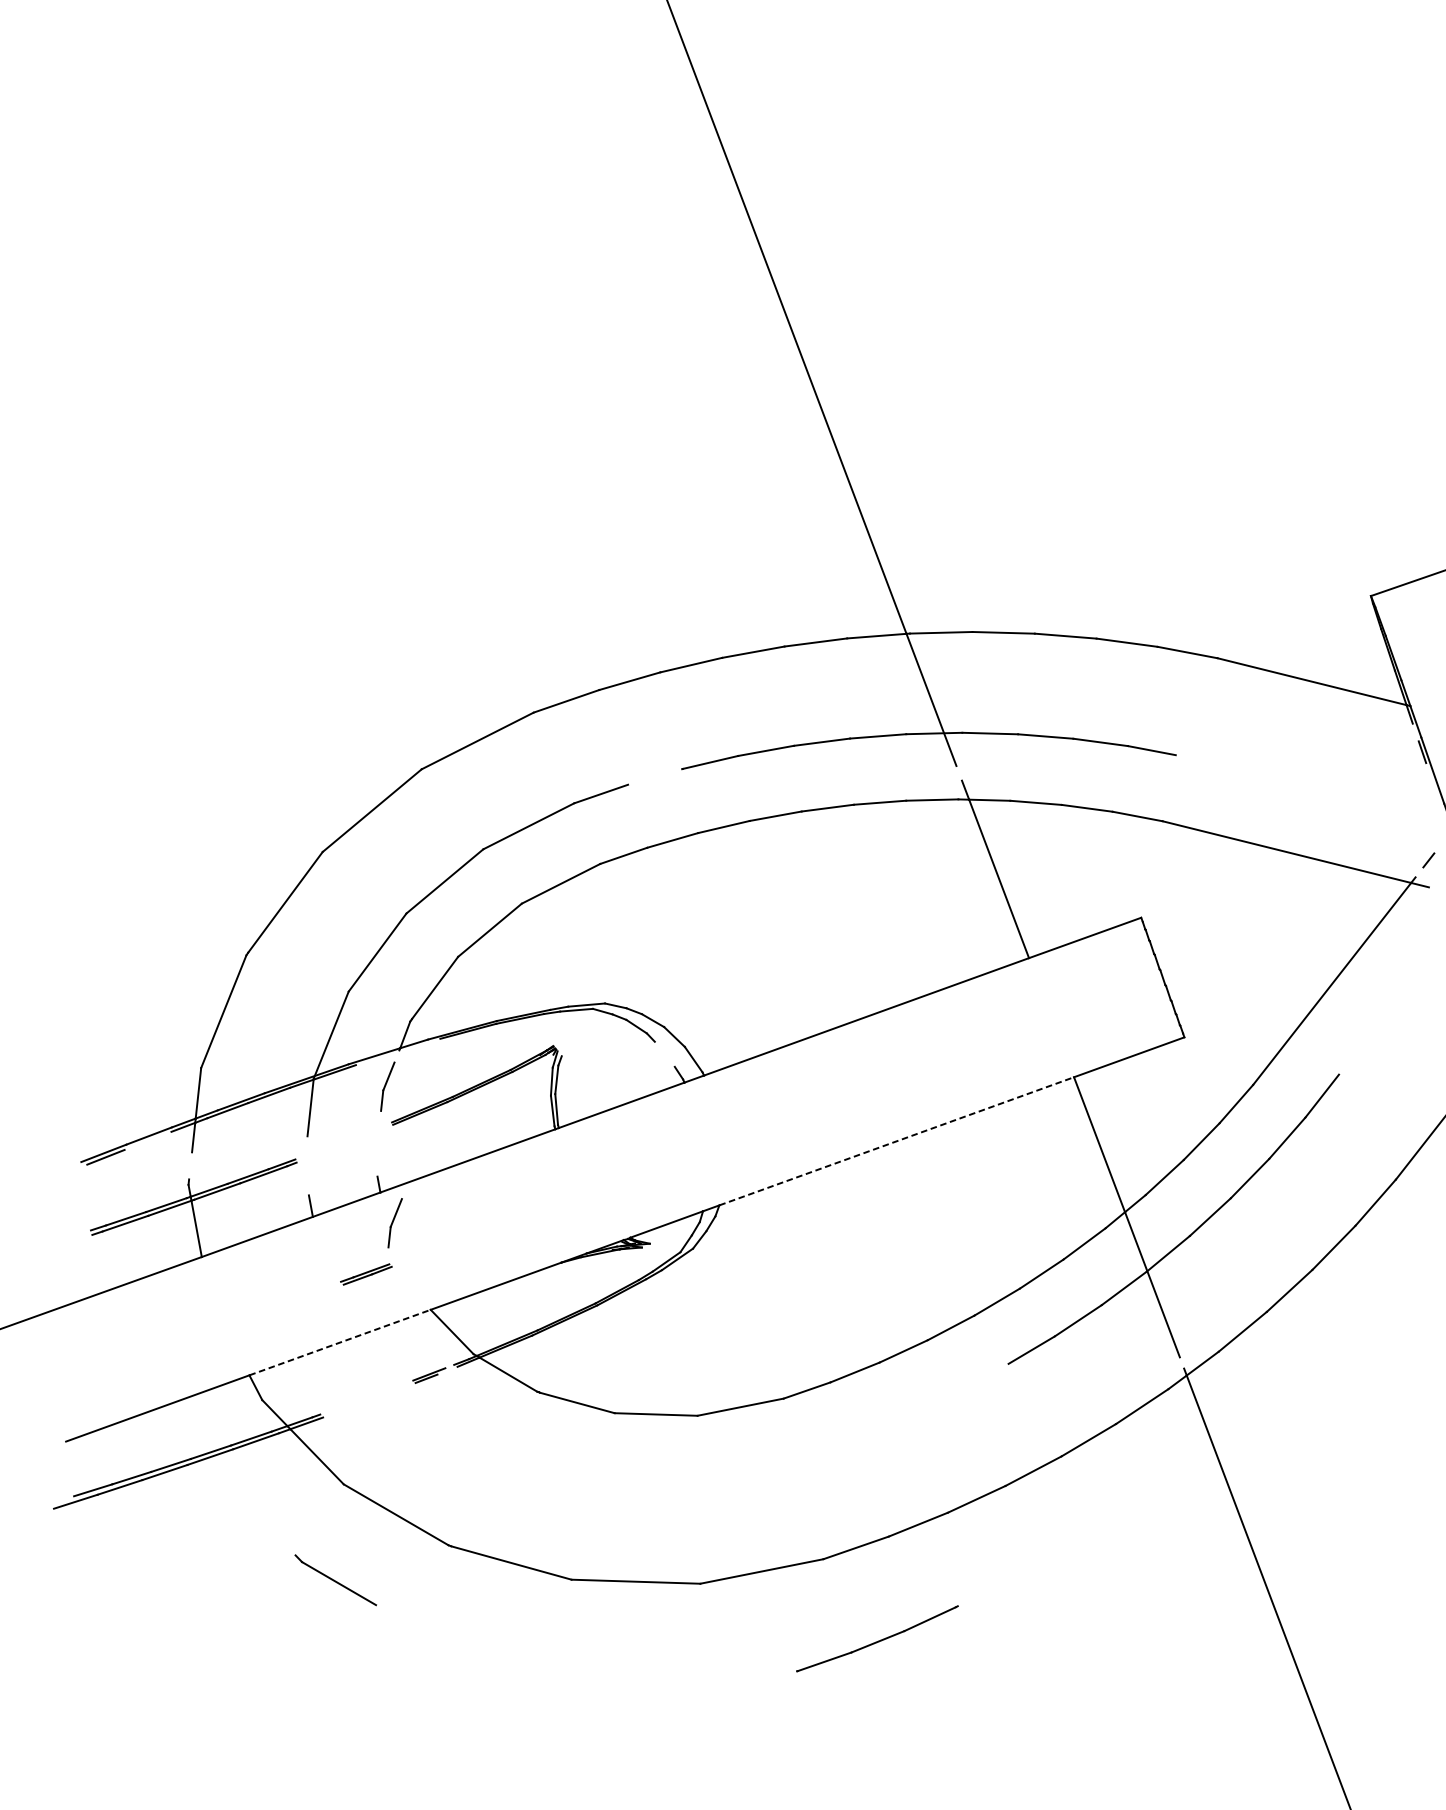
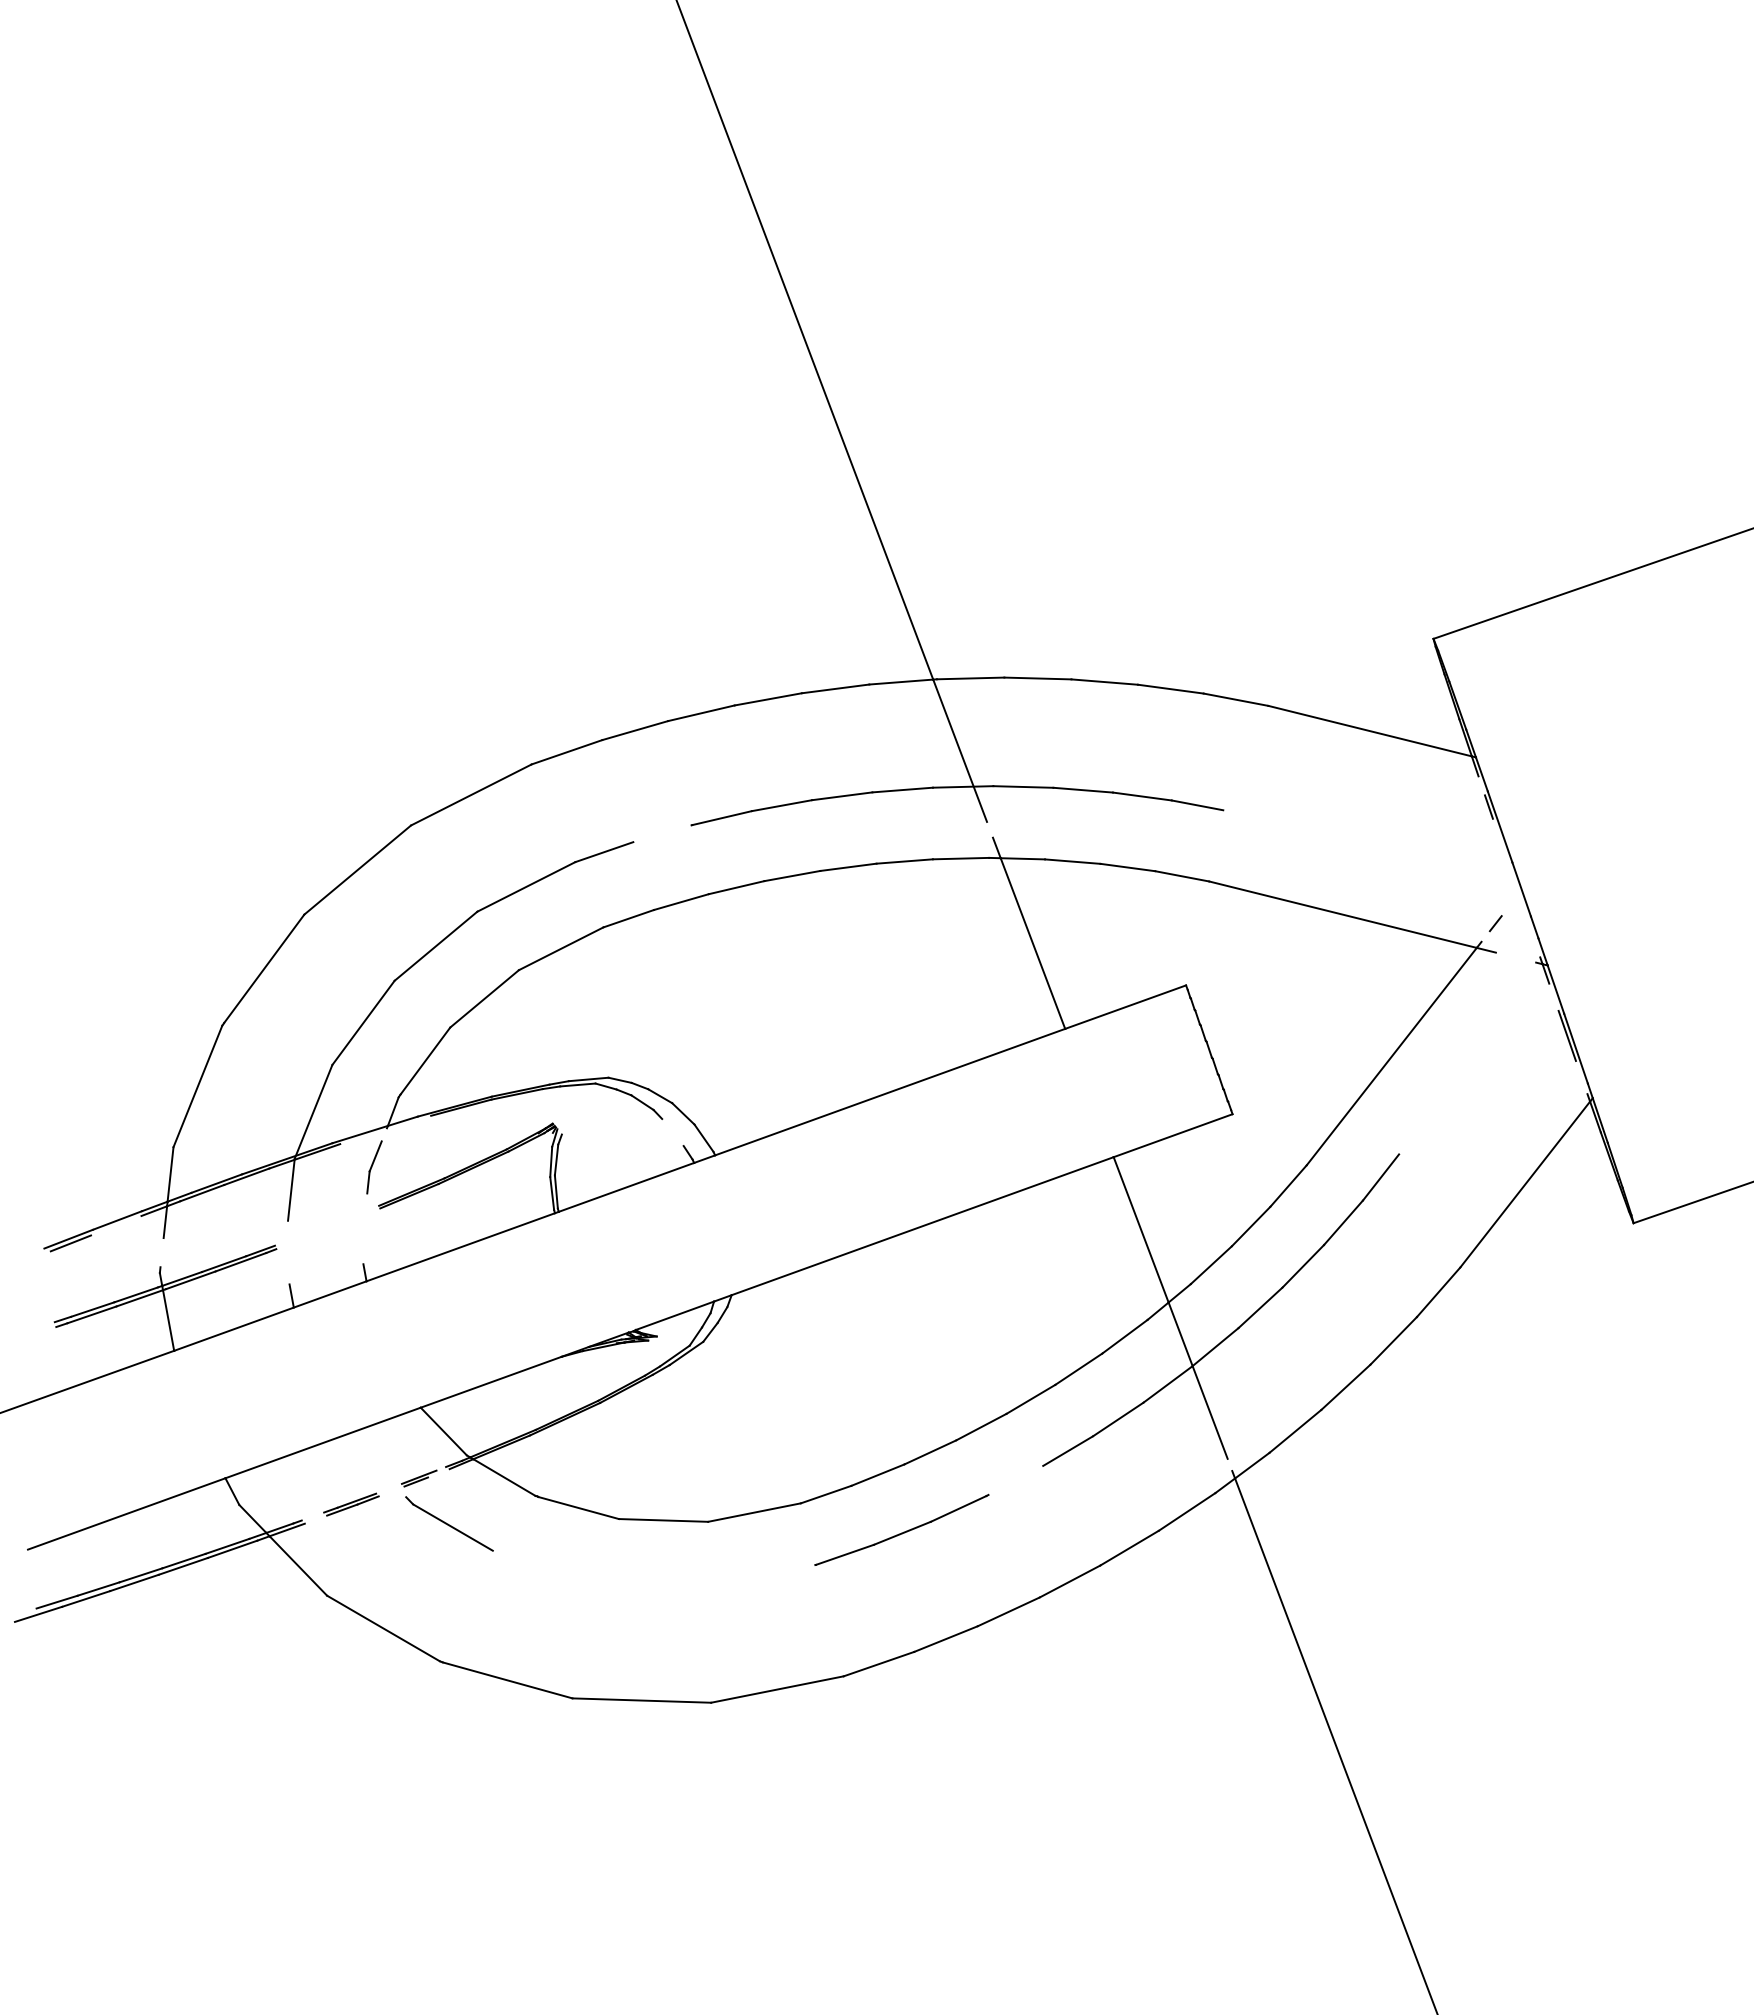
line: (897, 1141) -> (923, 1226), dashed -> solid
part: (395, 1223) -> (382, 1314), removed
part: (366, 1274) -> (351, 1504), moved
line: (340, 1342) -> (323, 1442), dashed -> solid
part: (335, 1579) -> (449, 1523), moved
part: (877, 1638) -> (901, 1529), moved

